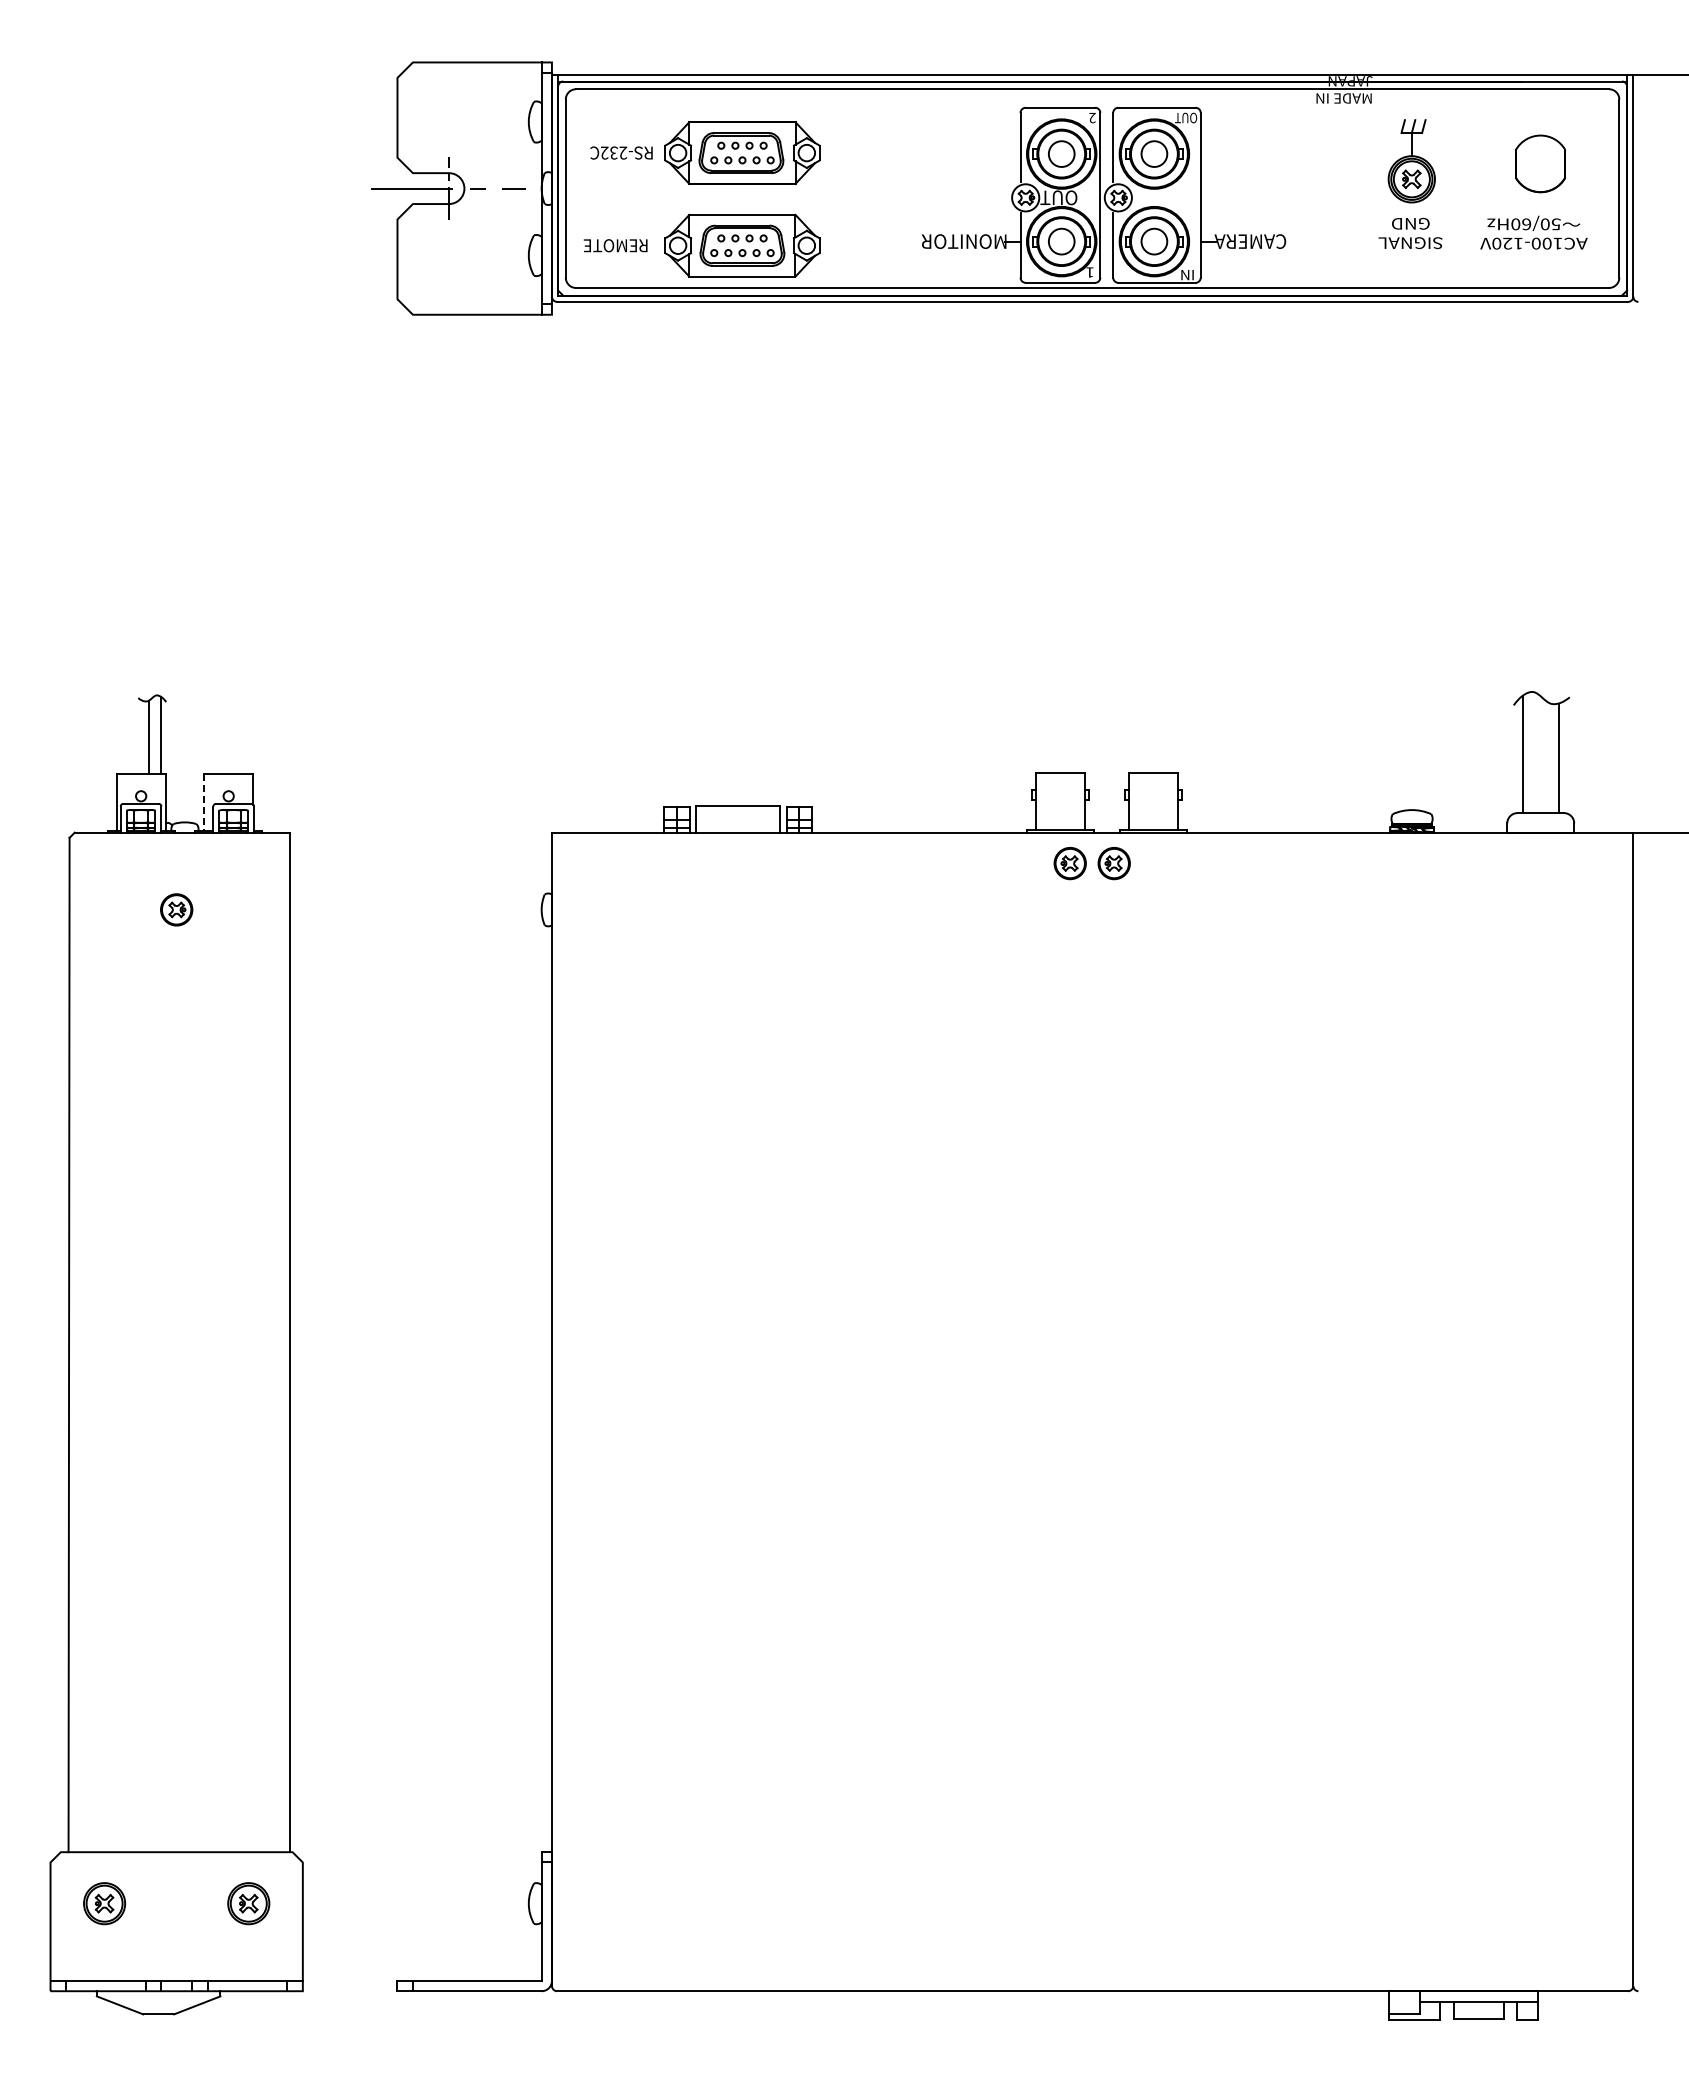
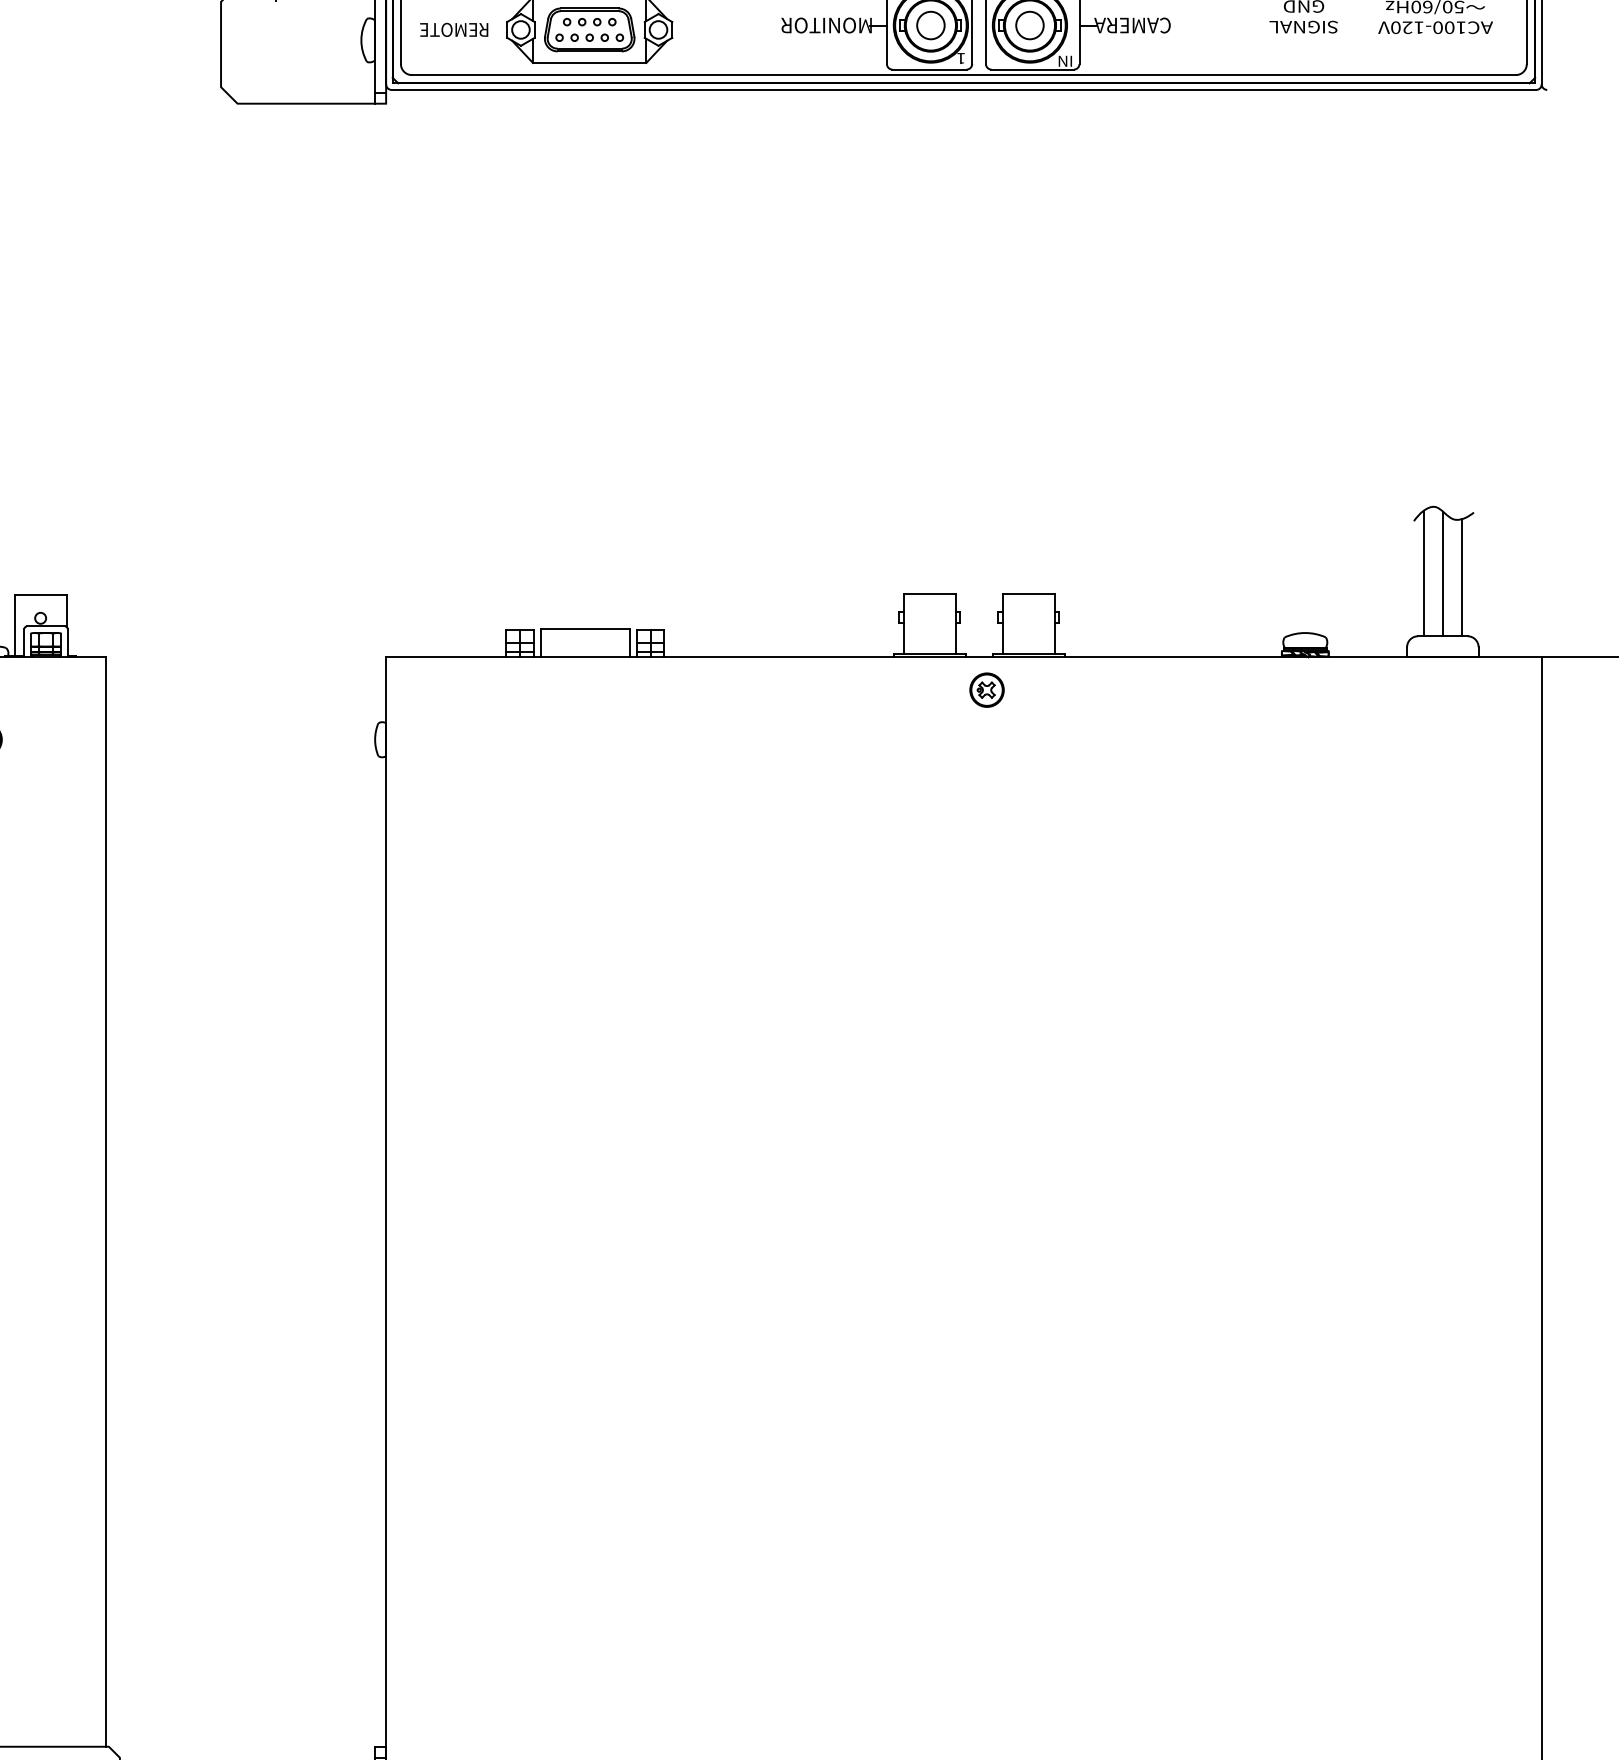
line: (1540, 754) -> (1442, 573), added
line: (204, 803) -> (14, 626), dashed -> solid
part: (1069, 863) -> (939, 690), removed

